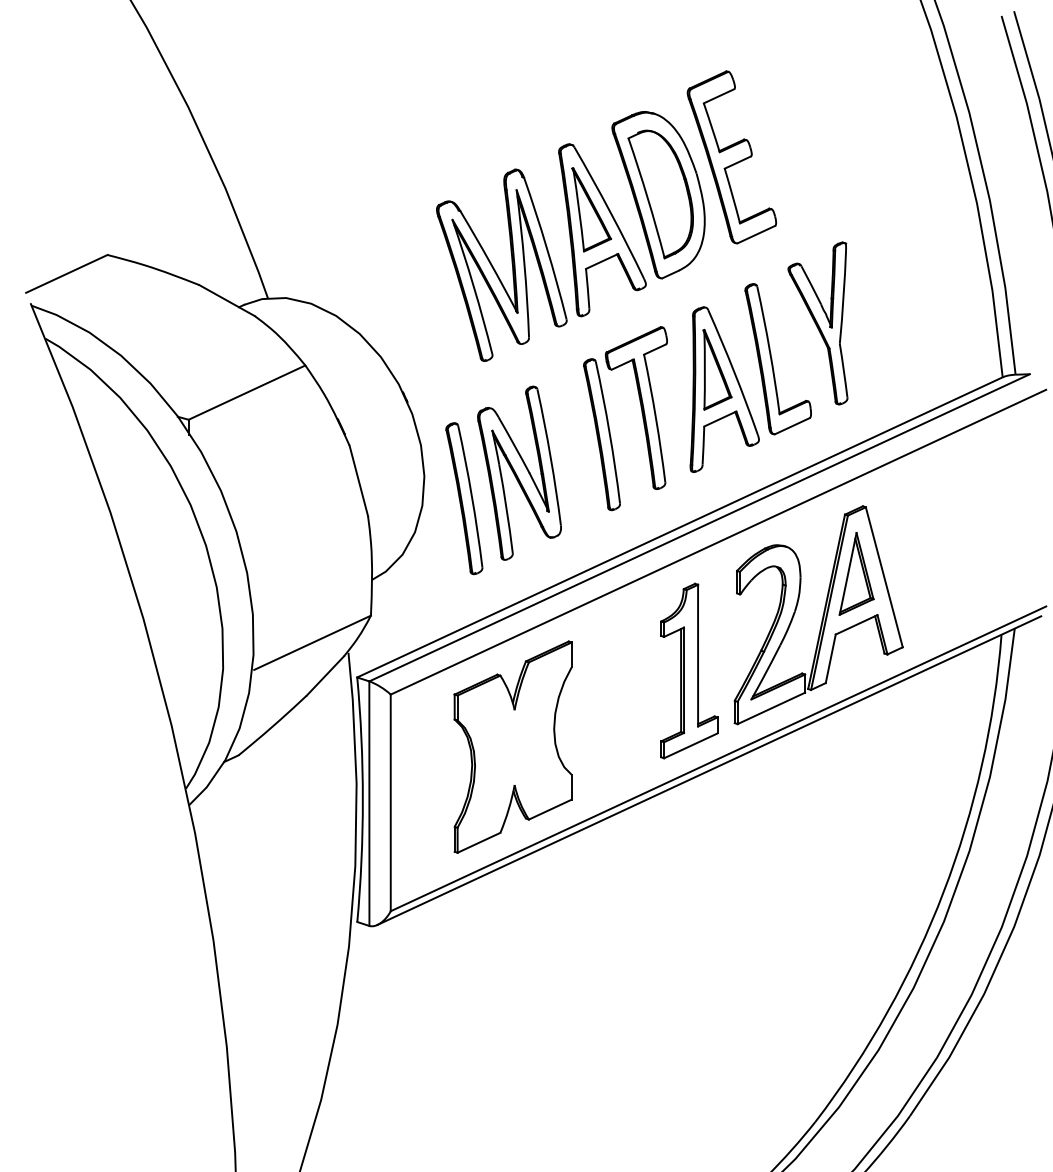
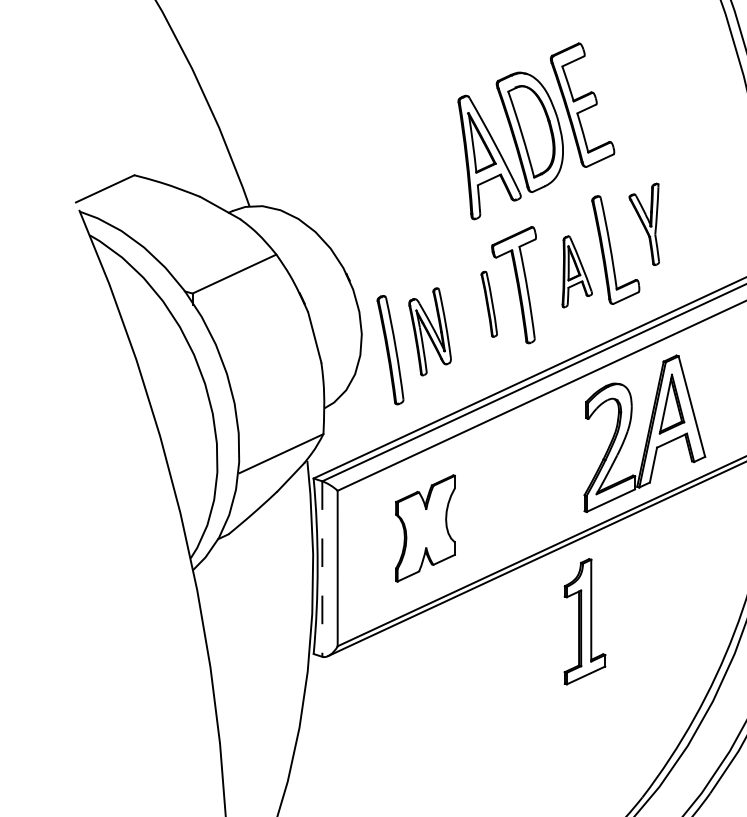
part: (495, 269) -> (412, 185), removed
part: (817, 323) -> (643, 224), size x0.7
part: (724, 389) -> (577, 271), size x0.6
part: (601, 434) -> (488, 304), size x0.6
part: (519, 472) -> (430, 331), size x0.7
part: (689, 670) -> (585, 621), moved
part: (512, 746) -> (425, 528), size x0.7
line: (369, 804) -> (322, 569), solid -> dashed

